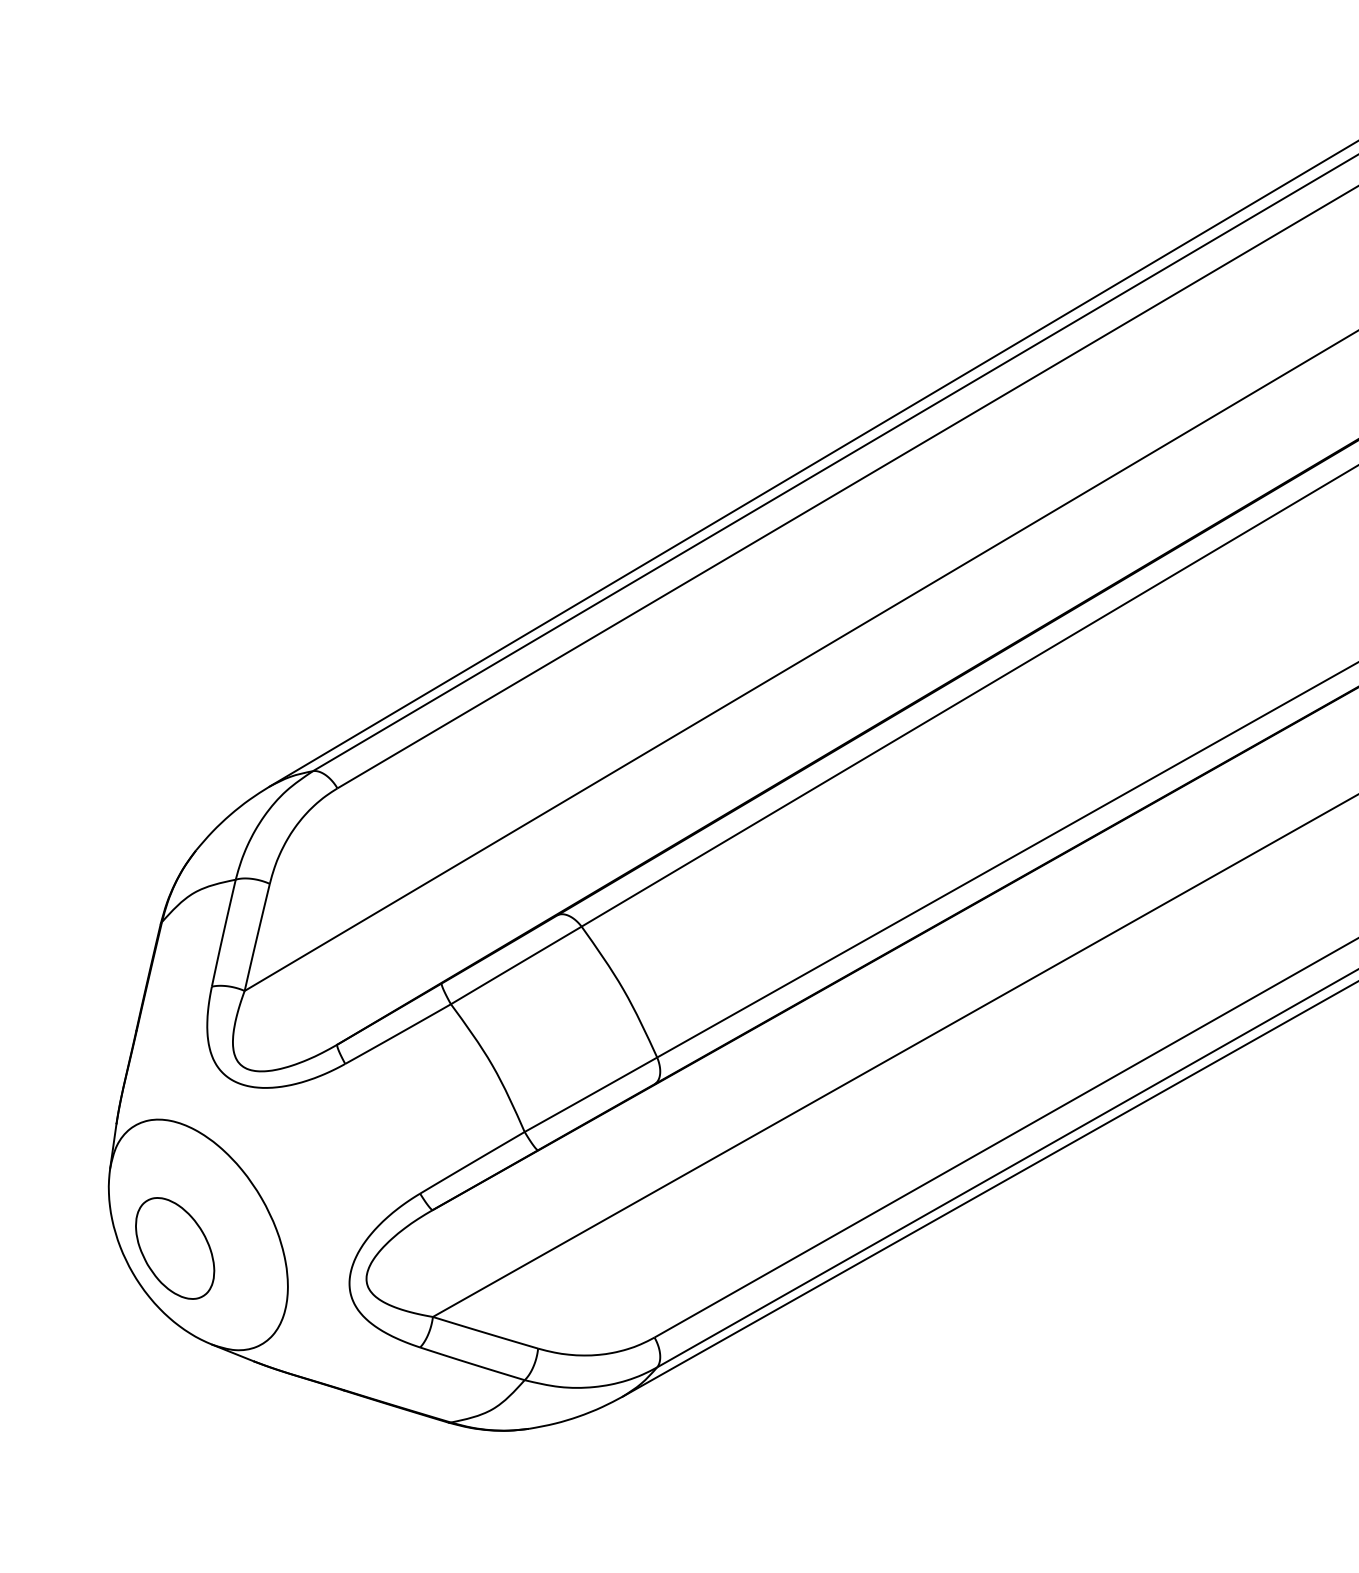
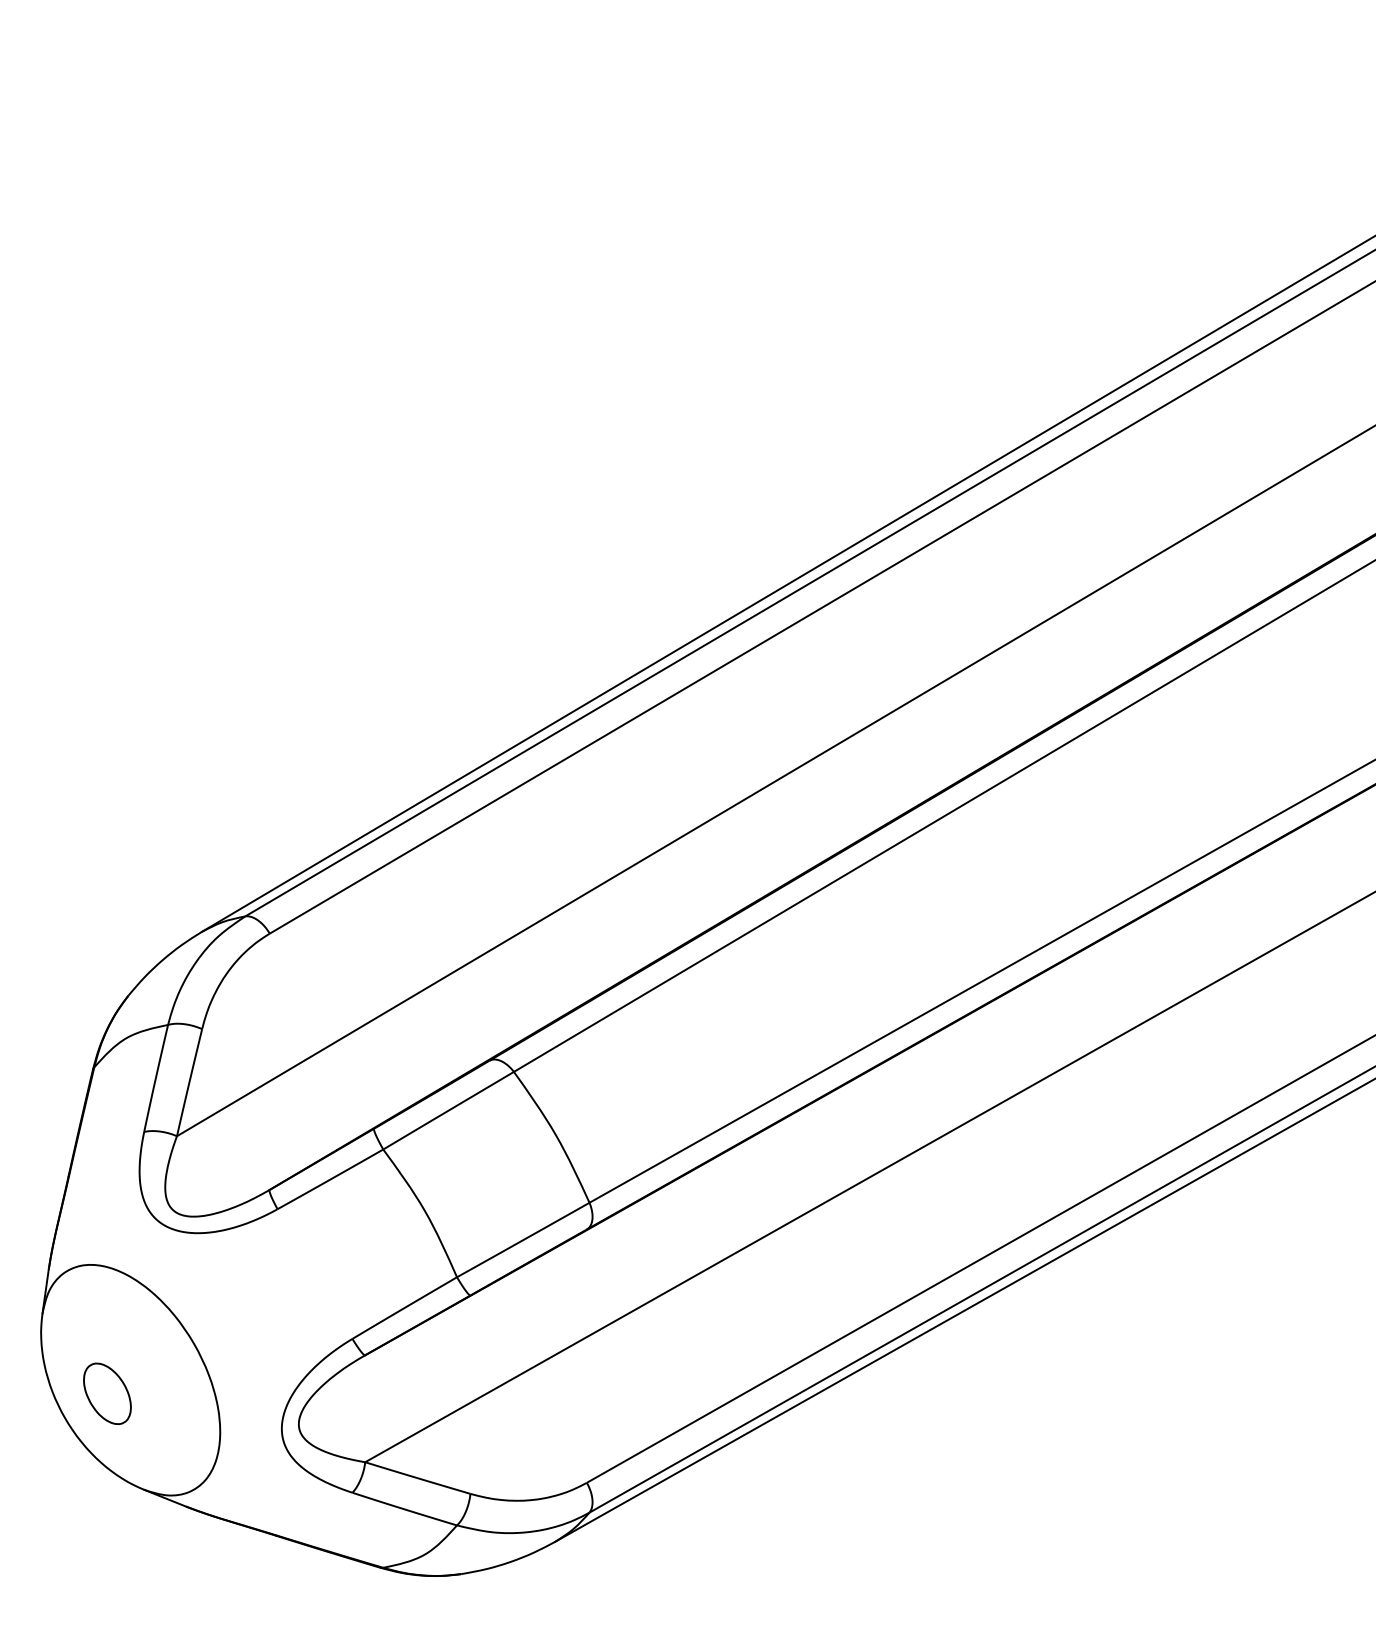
part: (175, 1248) -> (107, 1393), size x0.6

